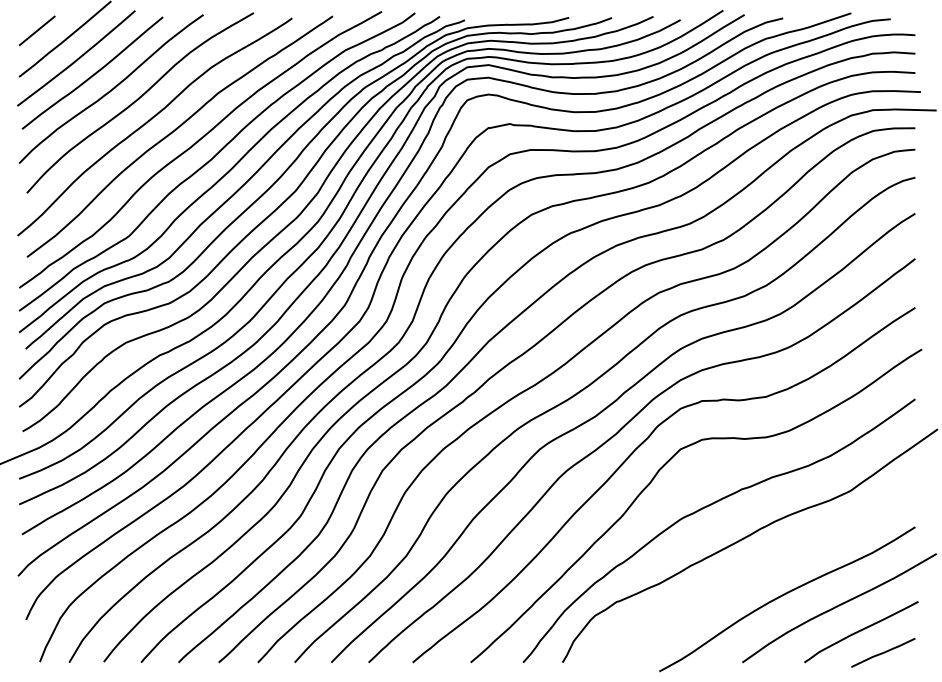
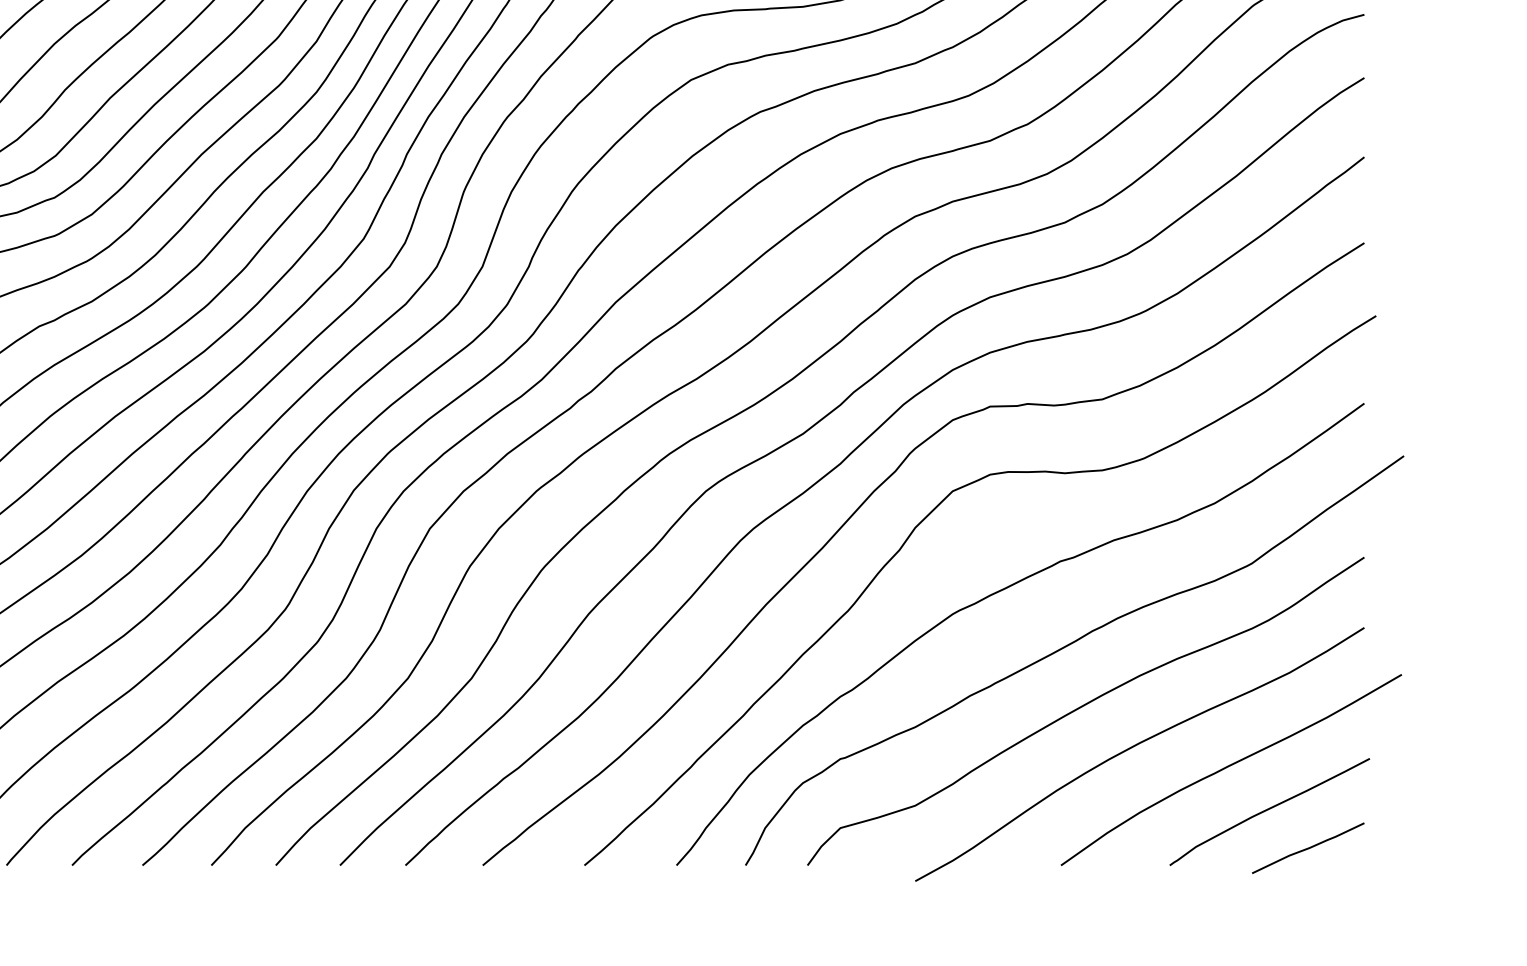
curve: (755, 572) -> (1084, 707), added

